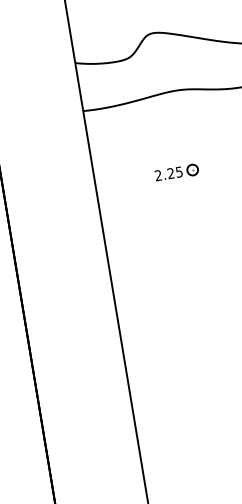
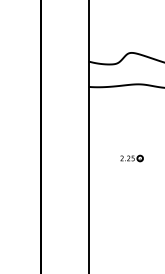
part: (176, 172) -> (131, 158), moved

